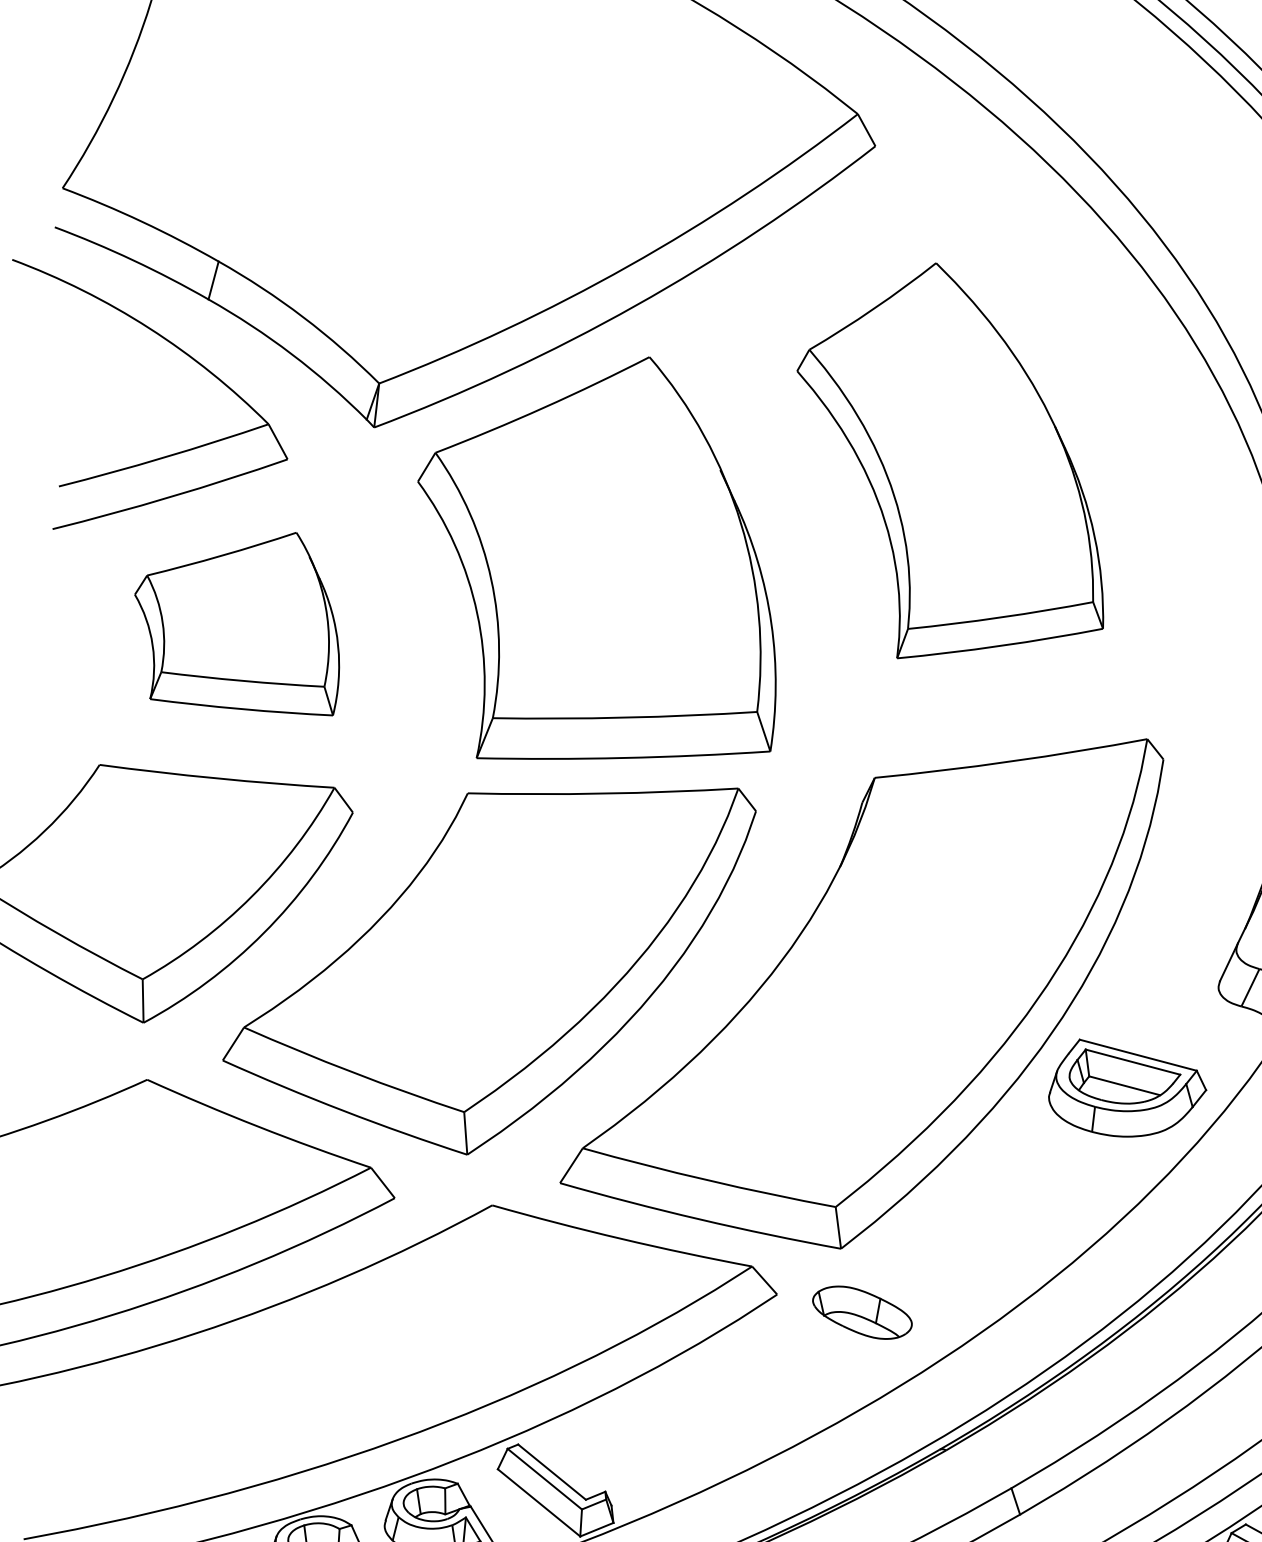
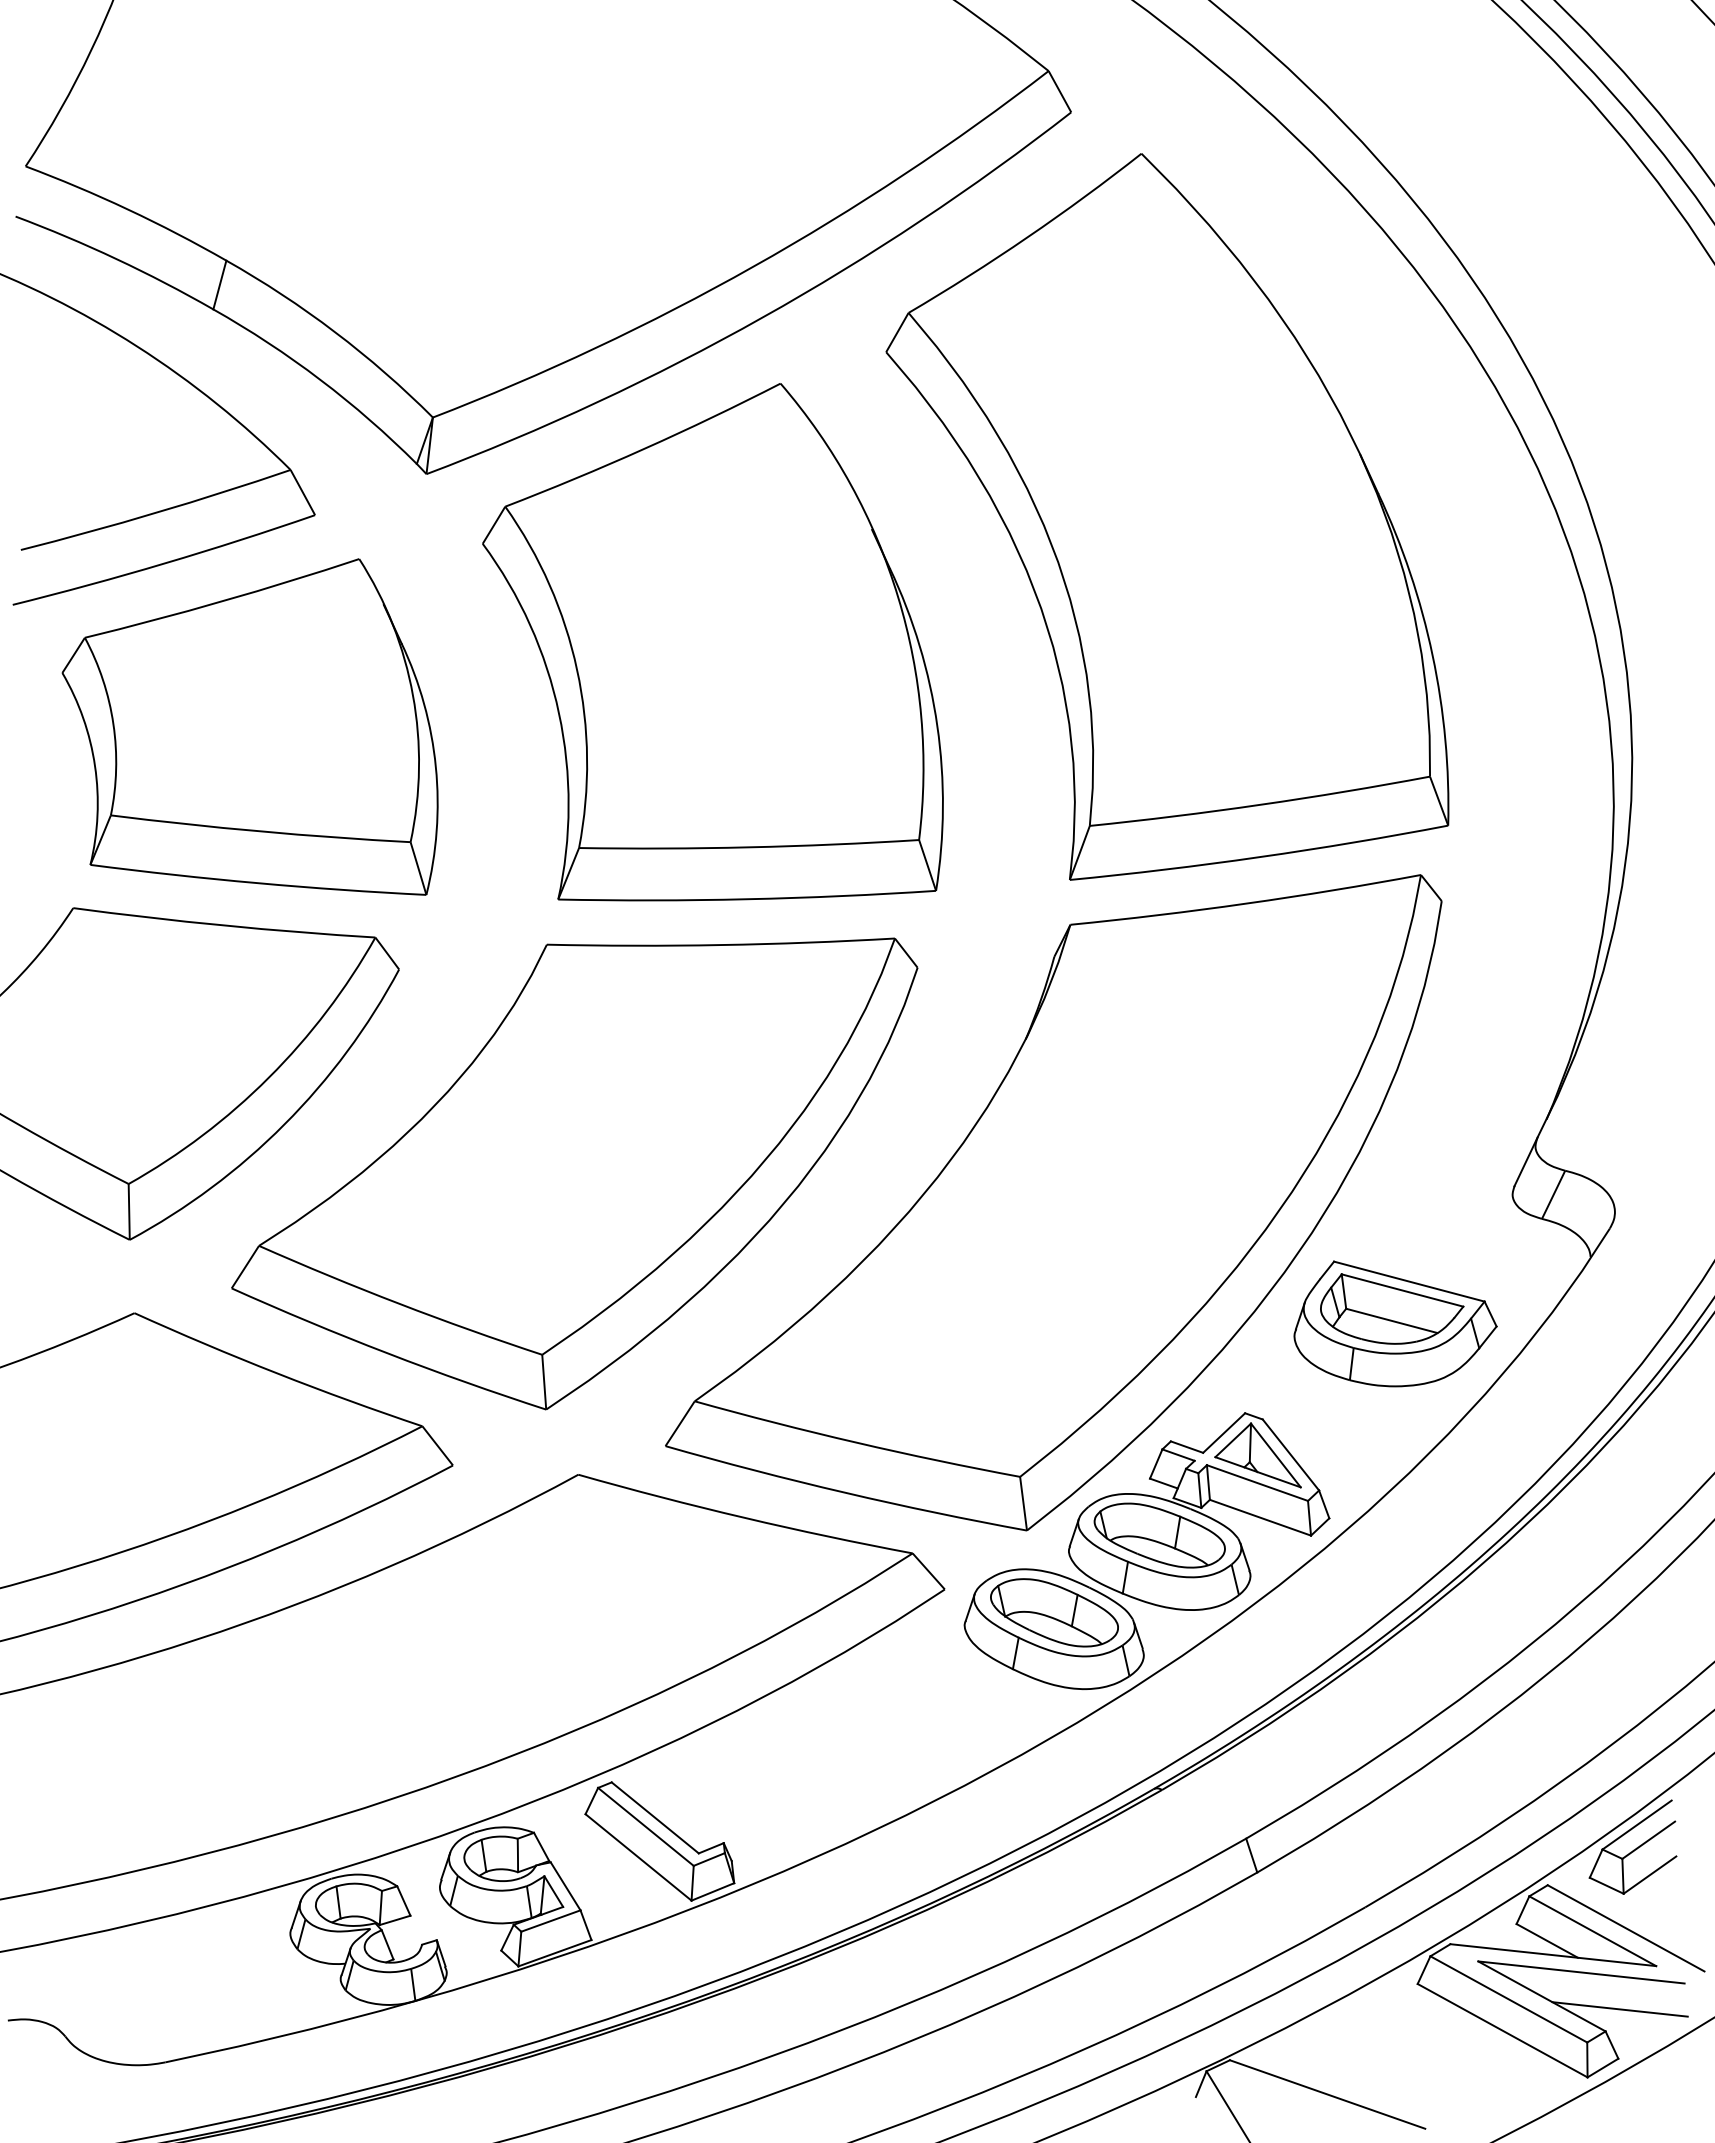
part: (950, 460) -> (1167, 516), size x1.43
part: (236, 623) -> (249, 726), size x1.43
part: (933, 1264) -> (1146, 1550), added

